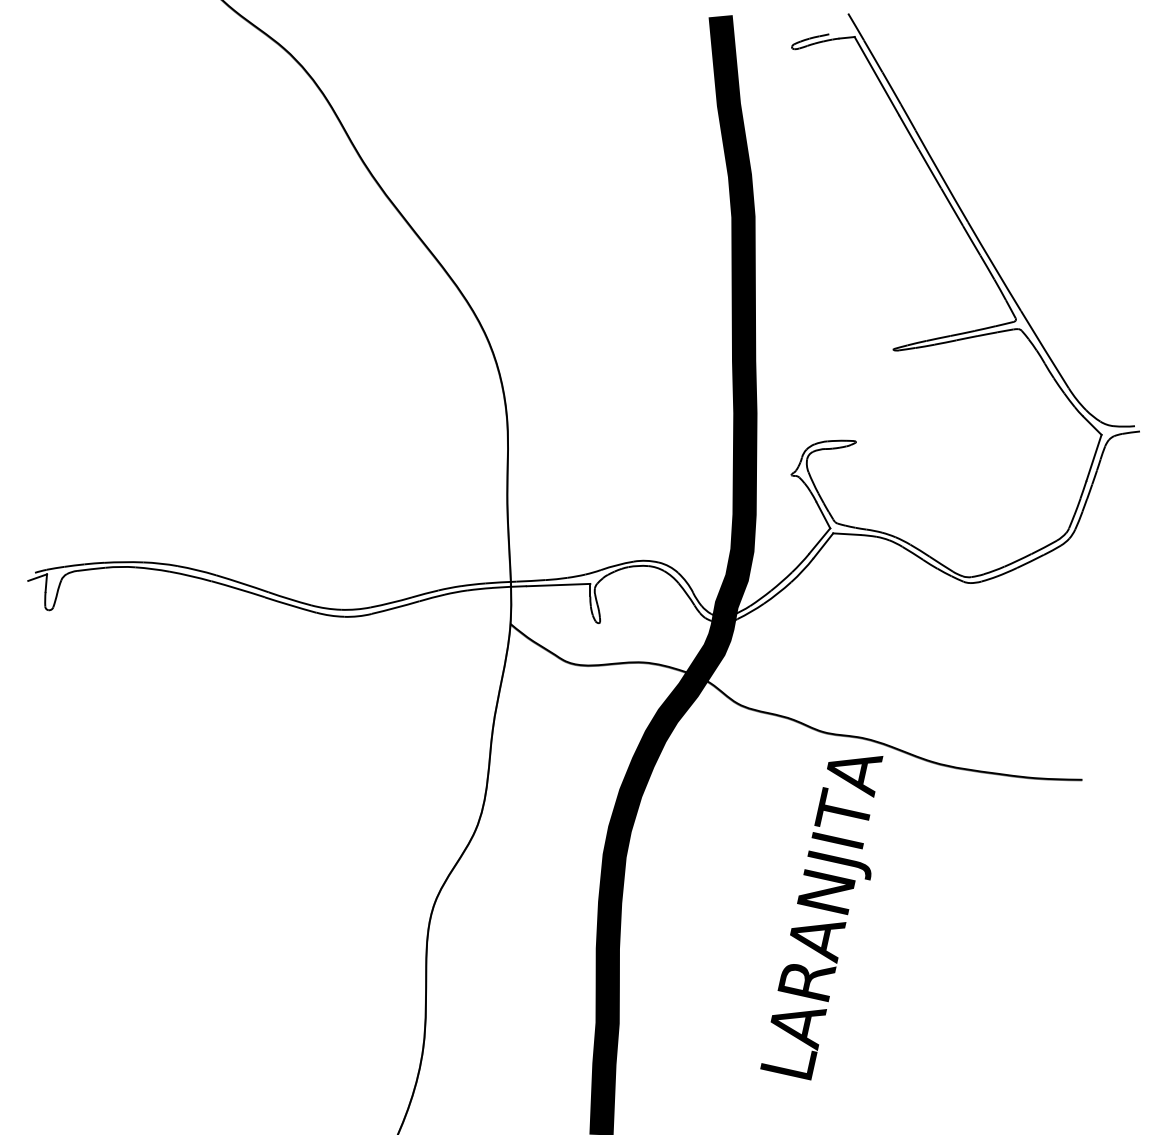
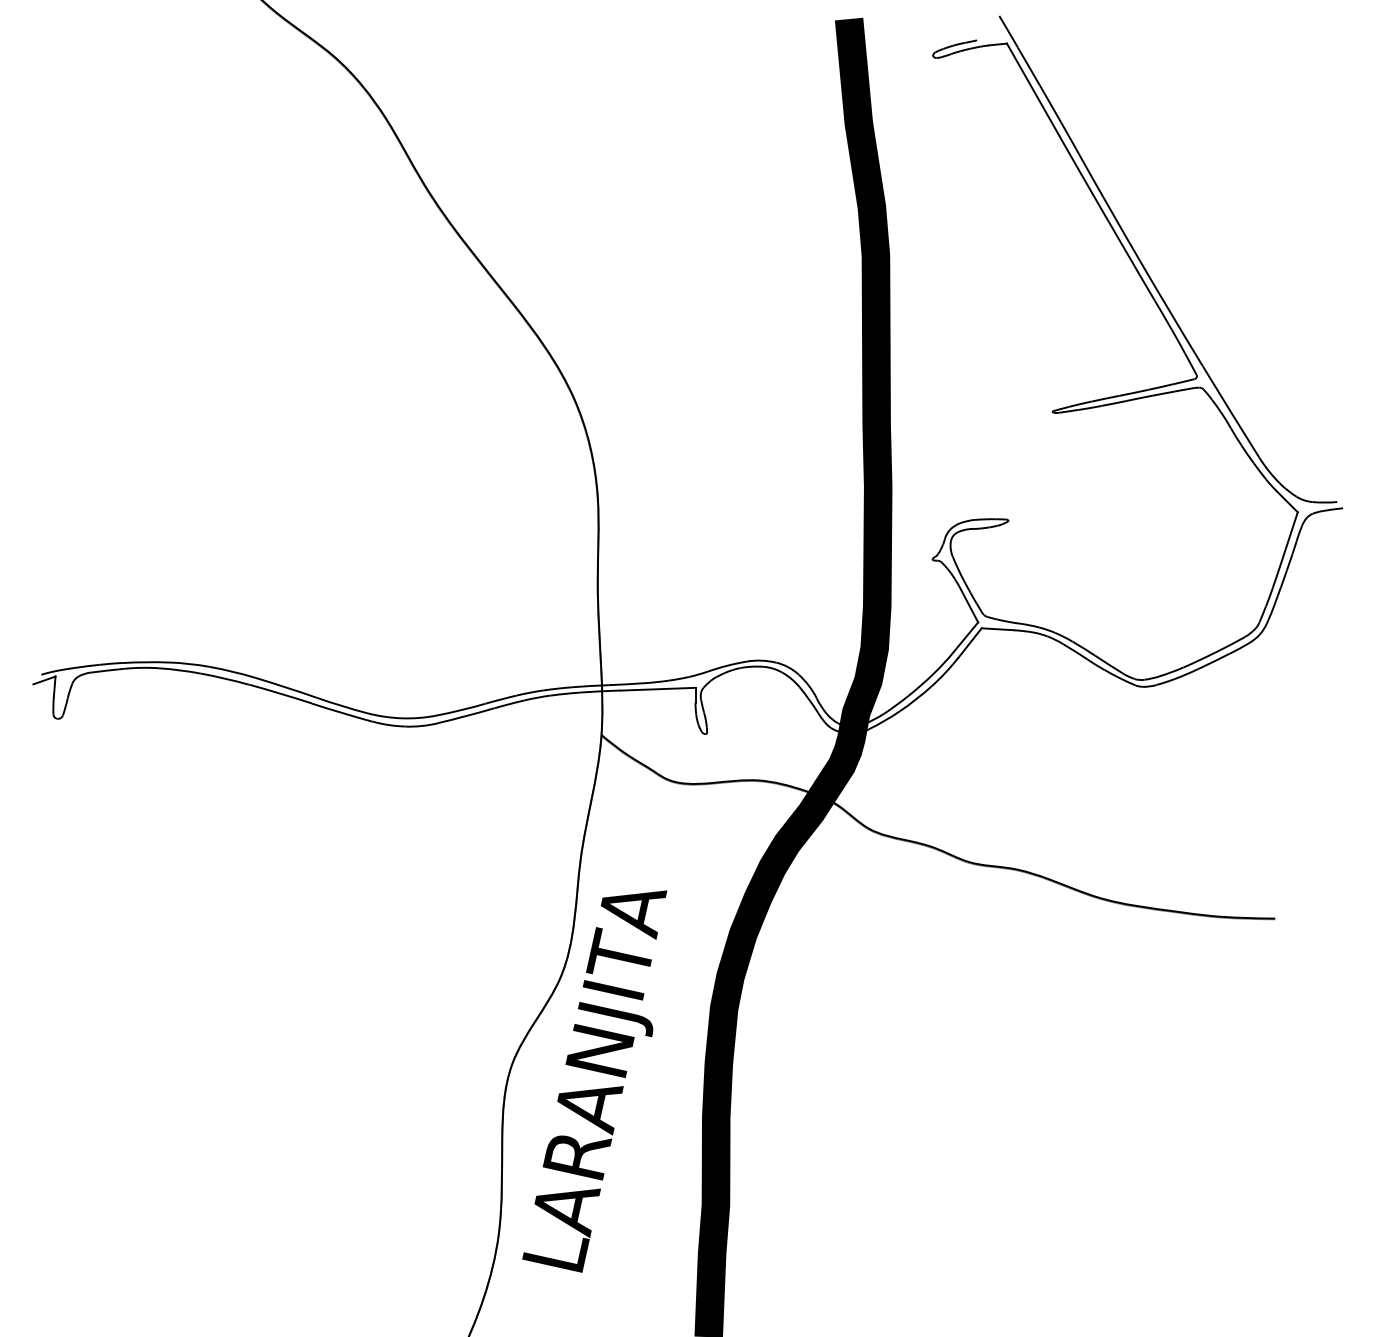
text: (821, 918) -> (594, 1081), moved

